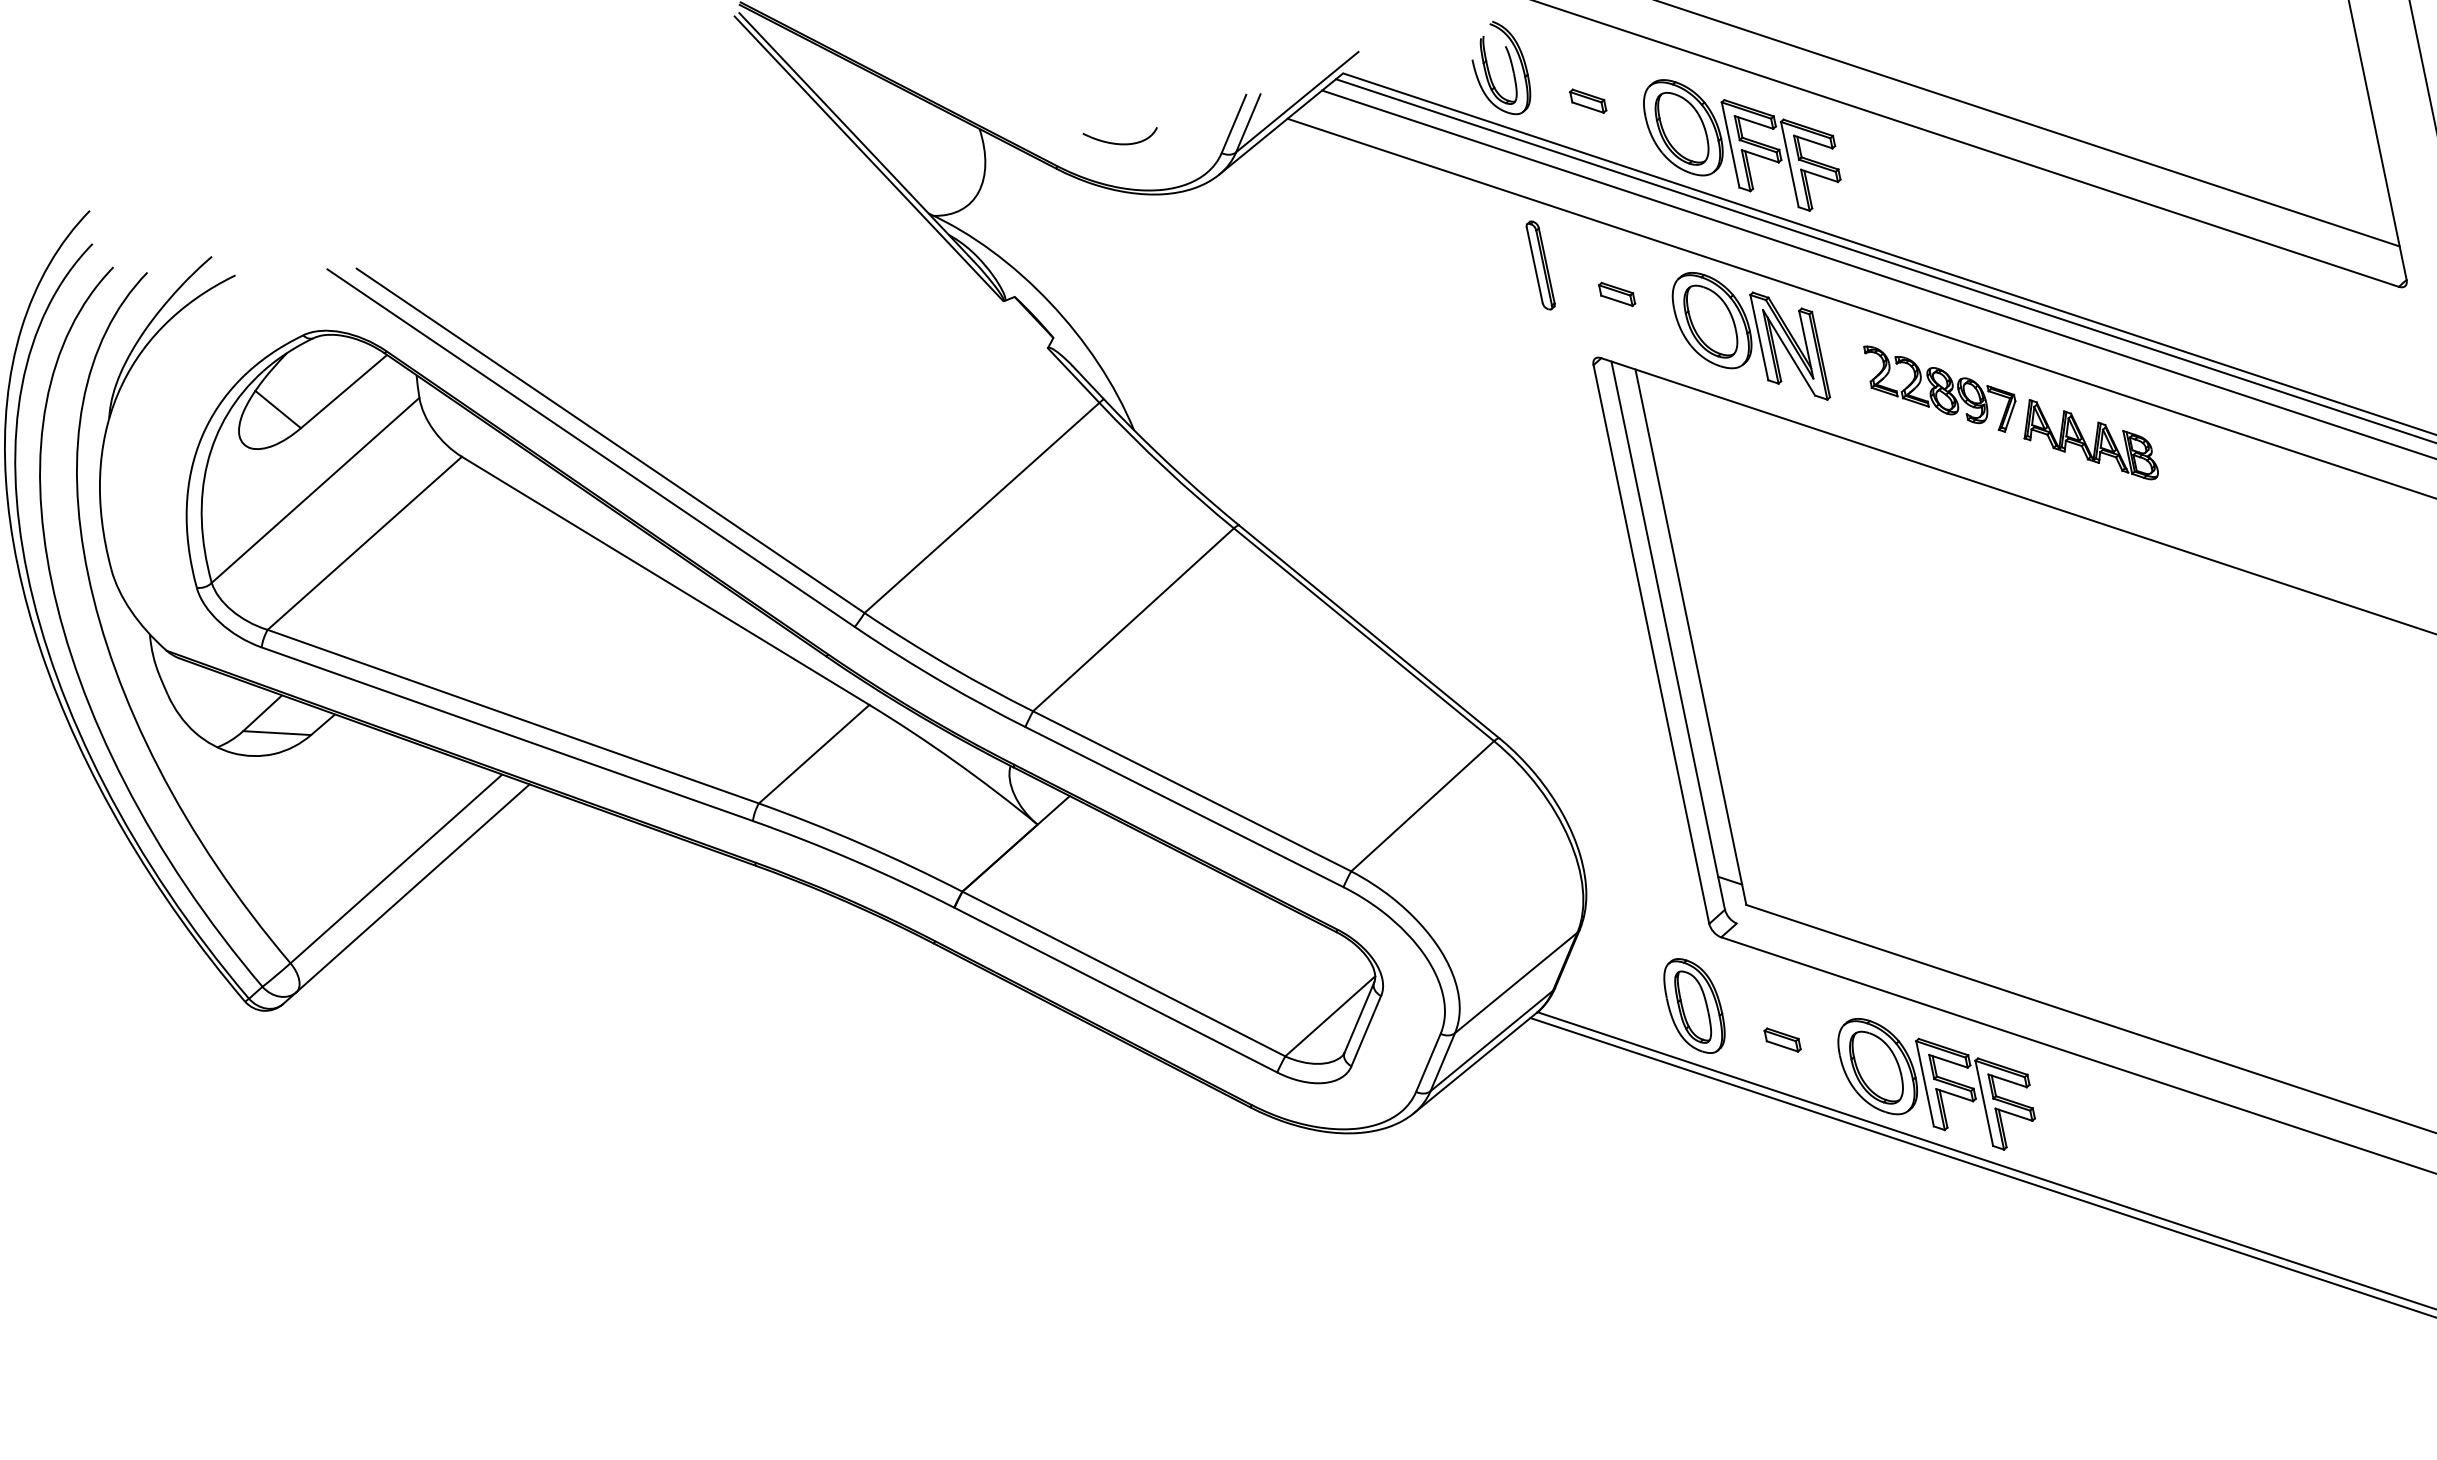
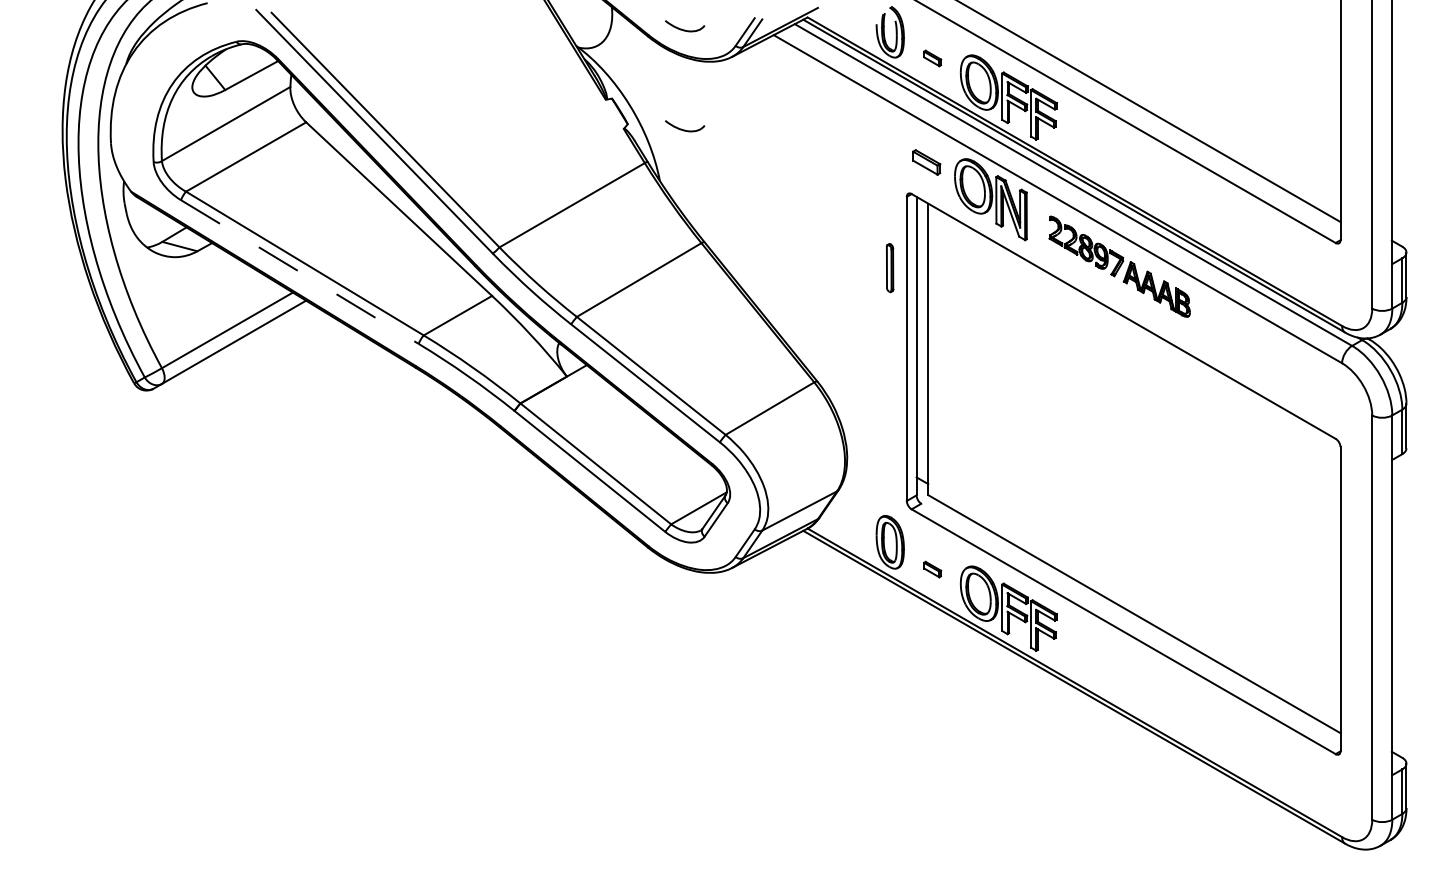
part: (1539, 266) -> (889, 268), moved
part: (1616, 294) -> (926, 162), size x1.6
curve: (1161, 325) -> (685, 129), added
line: (506, 735) -> (299, 272), solid -> dashed

